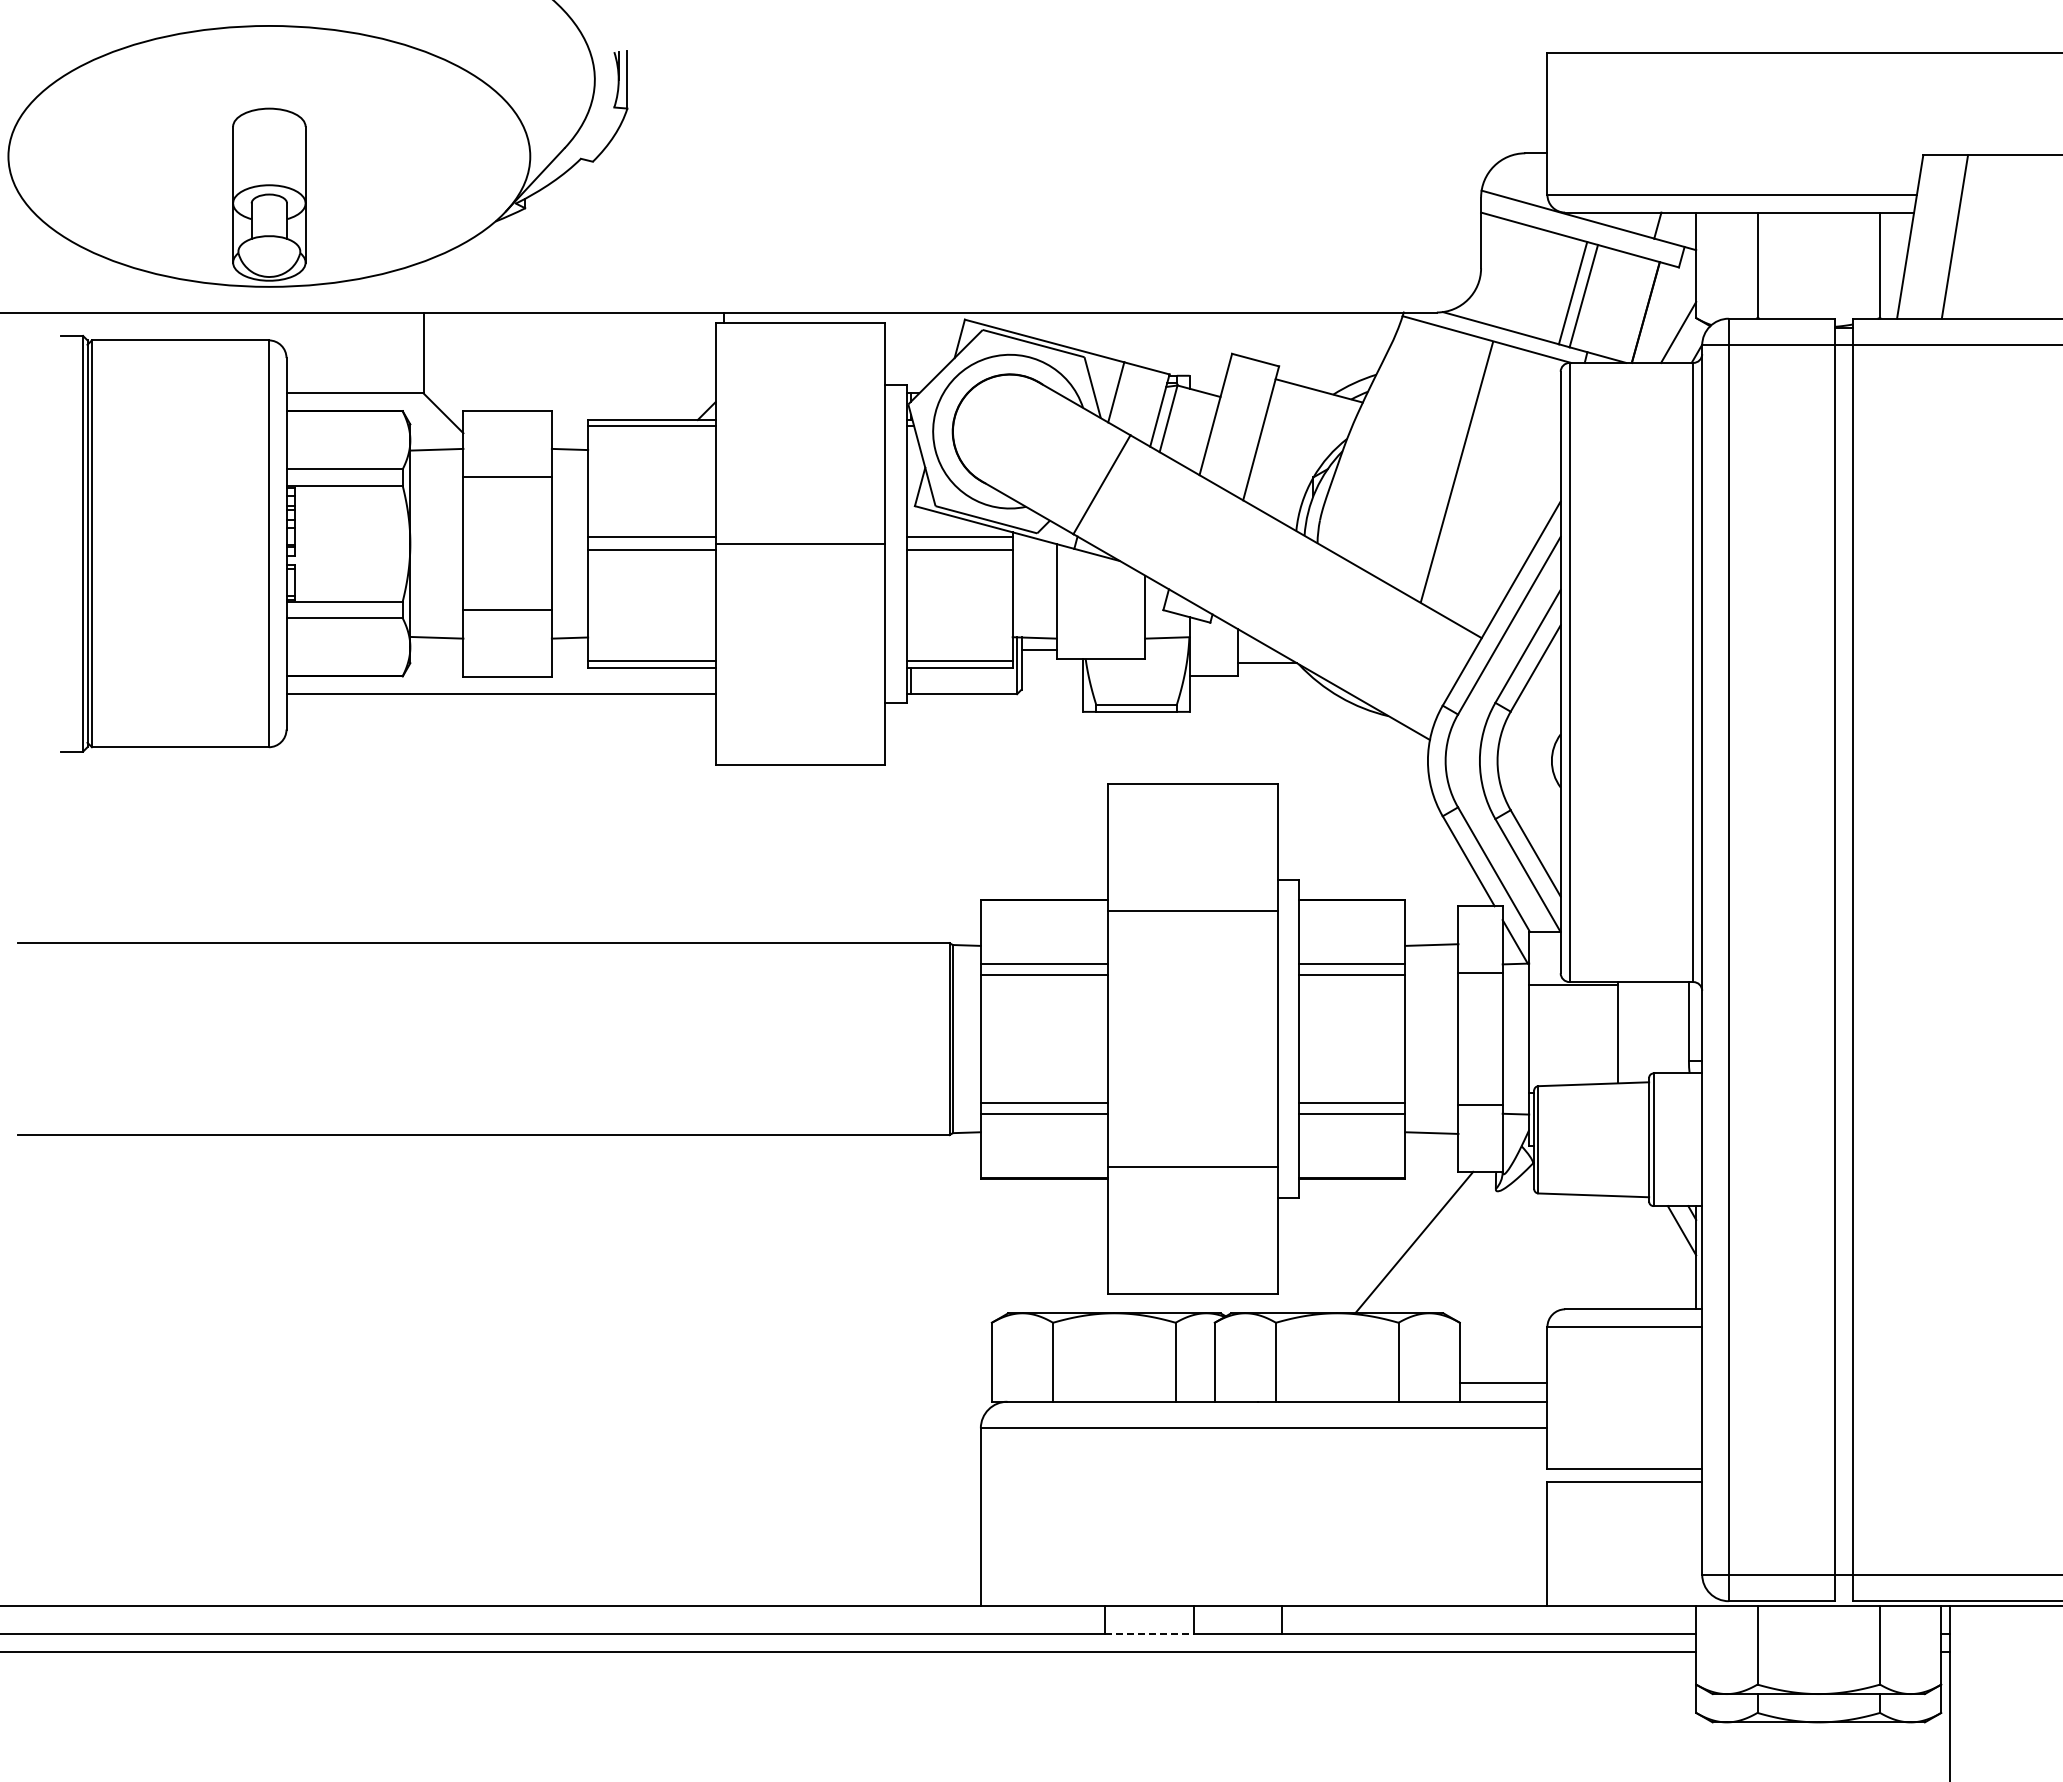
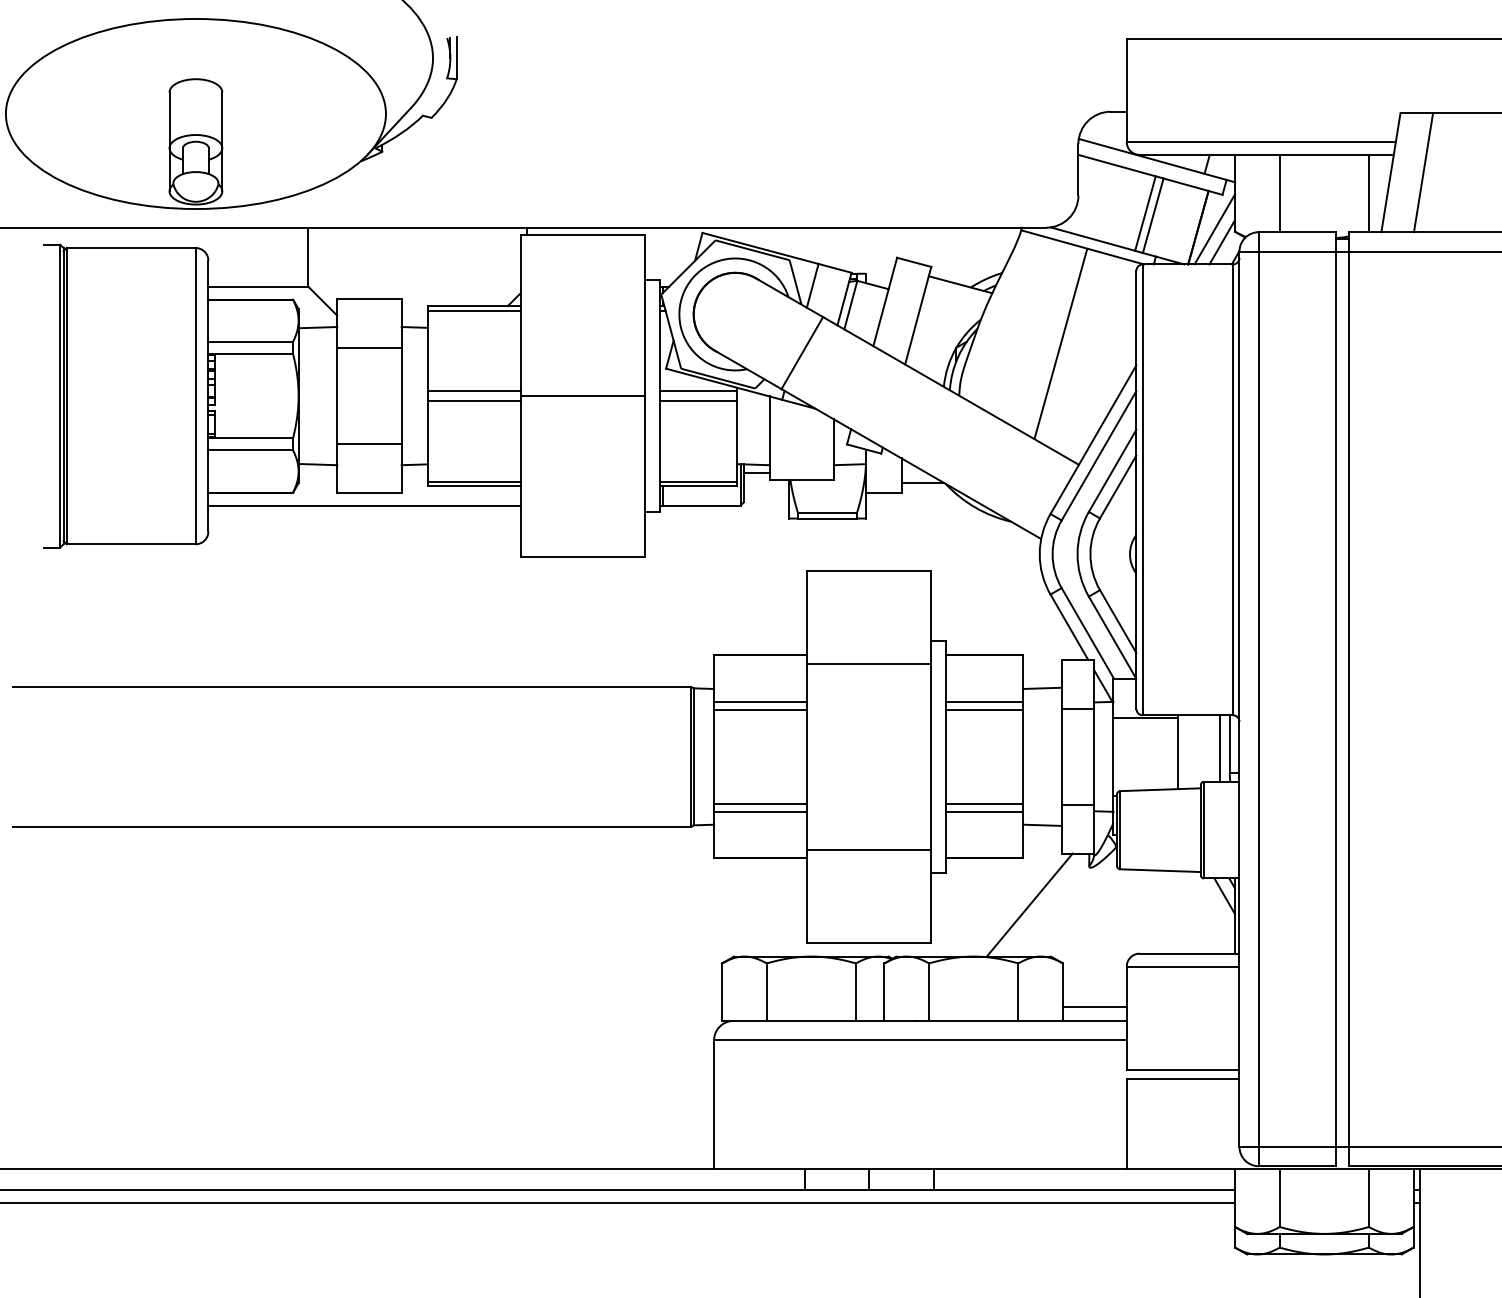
line: (1668, 314) -> (1214, 229), added
line: (1675, 1027) -> (1220, 748), added
line: (1149, 1633) -> (836, 1189), dashed -> solid

